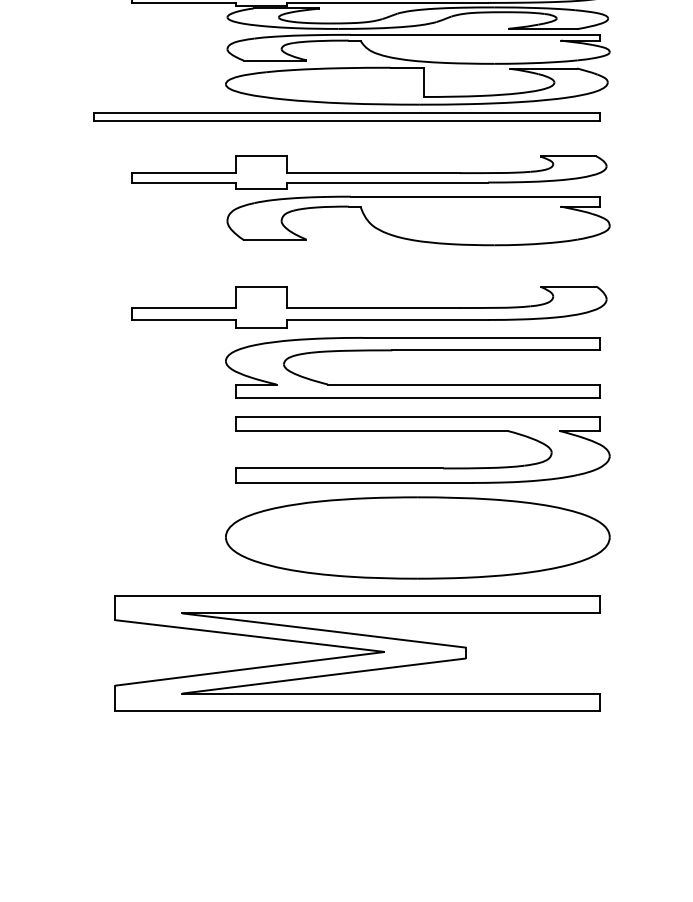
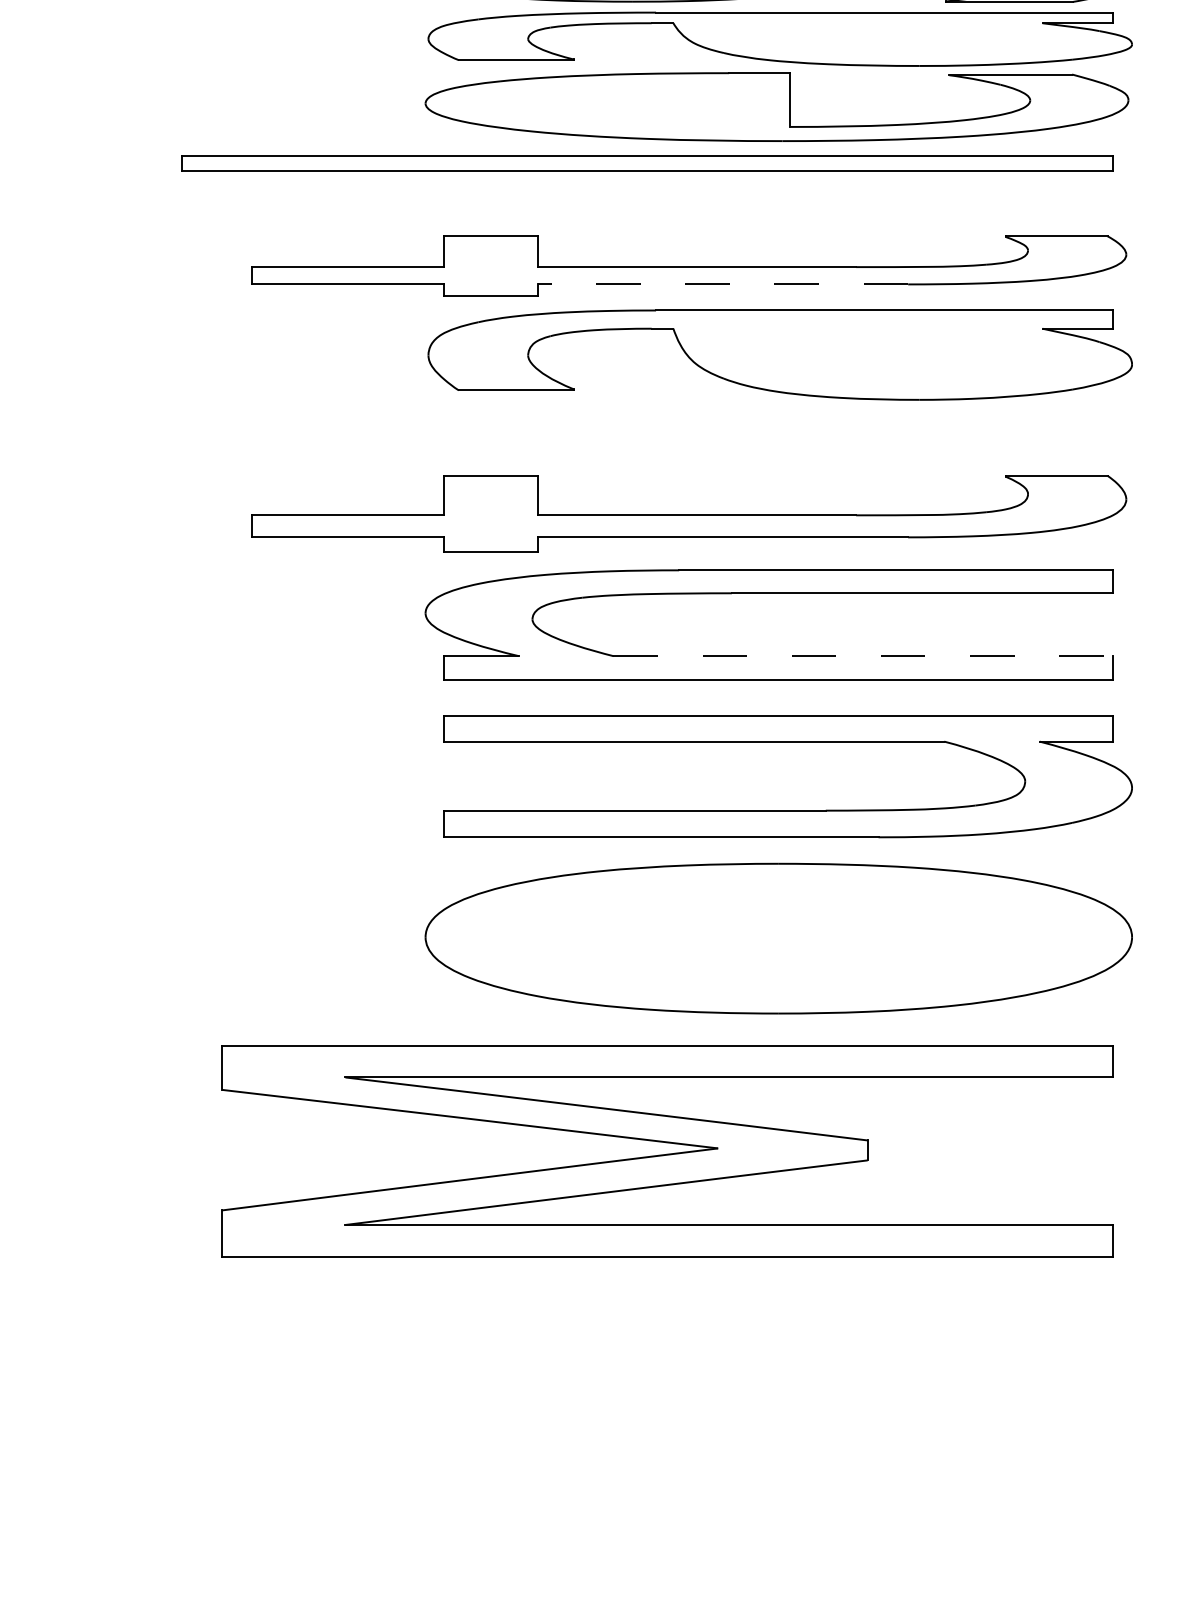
line: (387, 182) -> (723, 284), solid -> dashed
line: (463, 384) -> (862, 656), solid -> dashed

